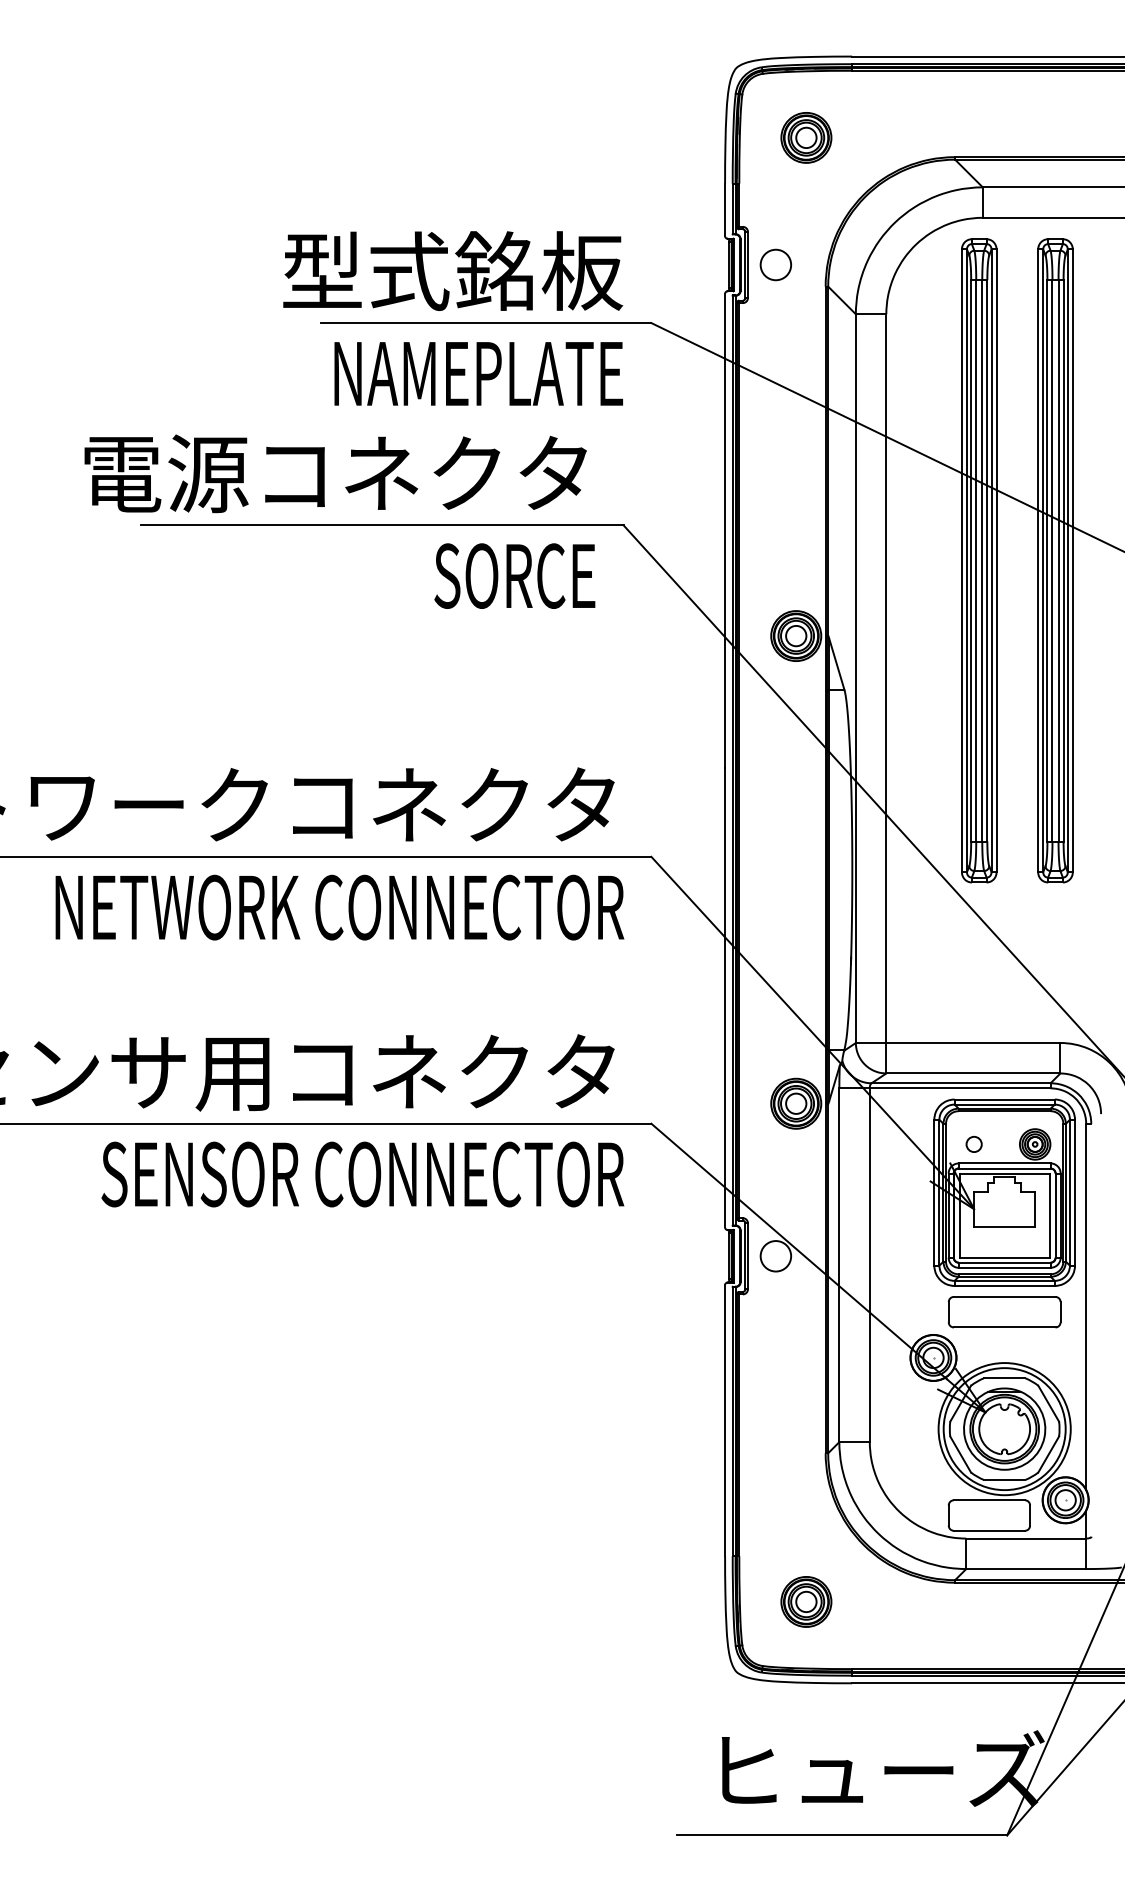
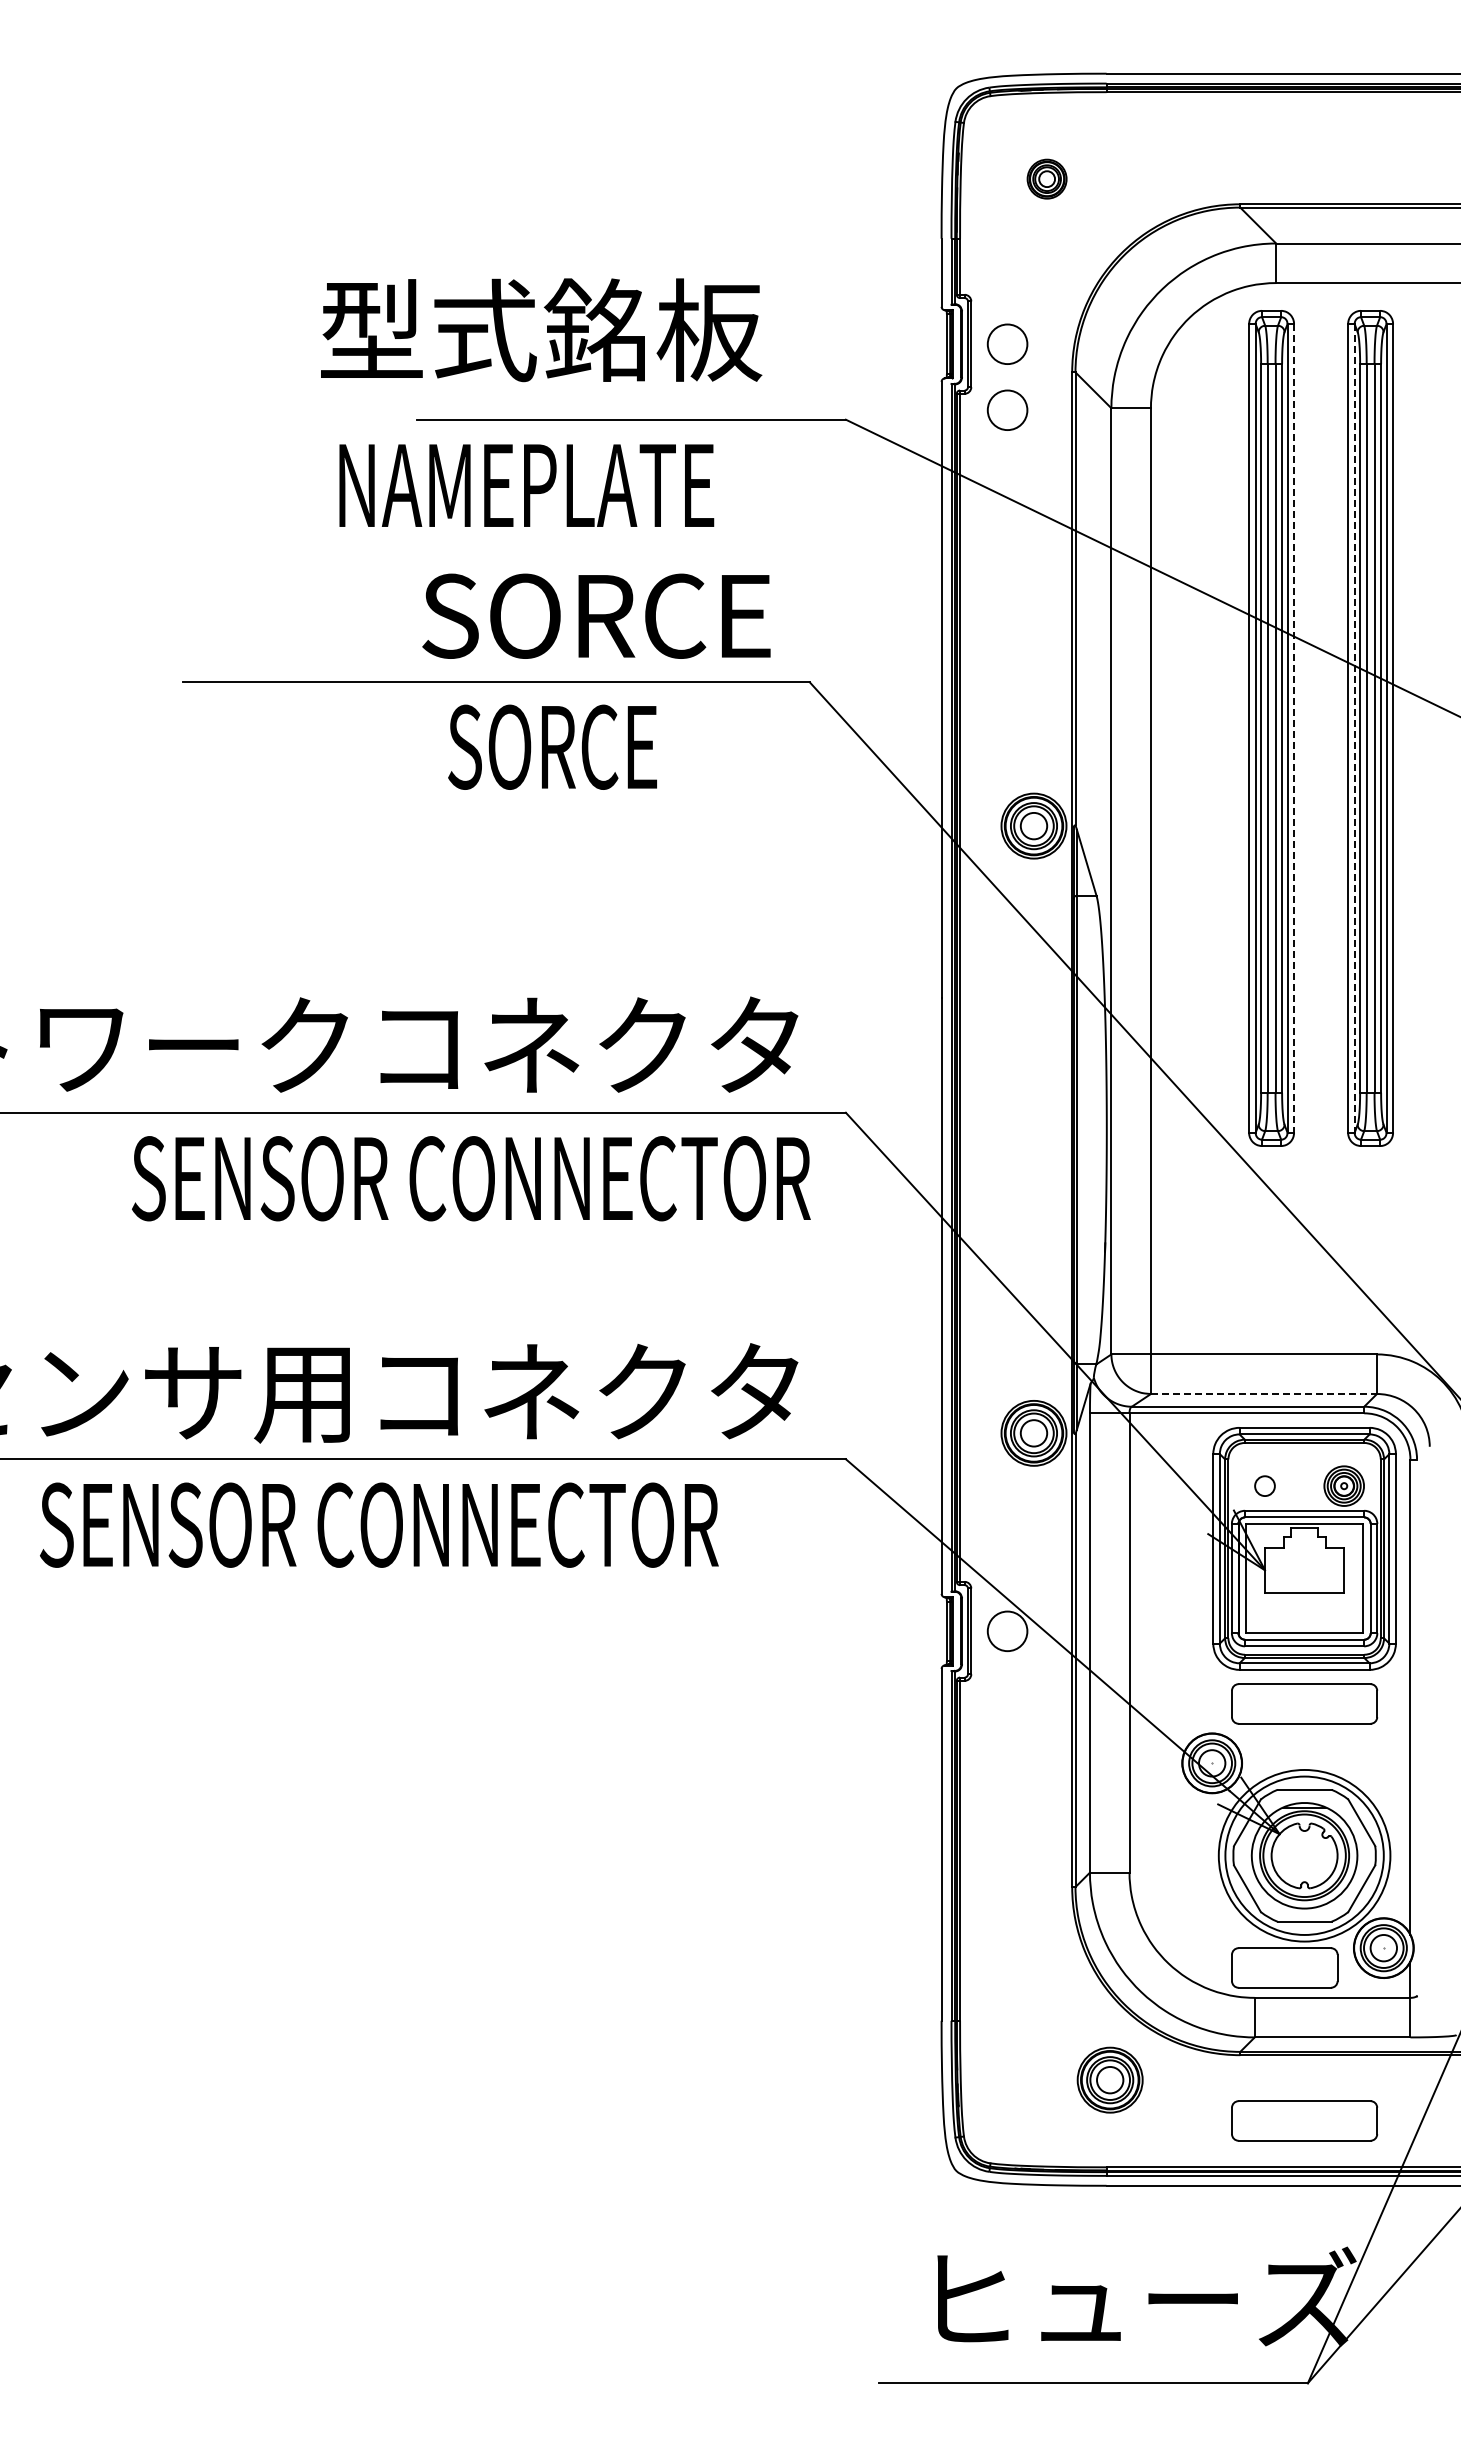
part: (805, 137) -> (1046, 178), size x0.6
text: (453, 271) -> (541, 330), moved
circle: (775, 315) -> (1007, 409), added
text: (478, 373) -> (526, 485), moved
text: (339, 473) -> (440, 615), 電源コネクタ -> SORCE
line: (996, 560) -> (1294, 728), solid -> dashed
line: (1043, 560) -> (1354, 728), solid -> dashed
text: (514, 575) -> (552, 746), moved
text: (178, 907) -> (231, 1178), NETWORK CONNECTOR -> SENSOR CONNECTOR
line: (973, 1073) -> (1264, 1394), solid -> dashed
text: (363, 1173) -> (379, 1524), moved
part: (805, 1601) -> (1109, 2079), moved
part: (1004, 1633) -> (1304, 2120), added

